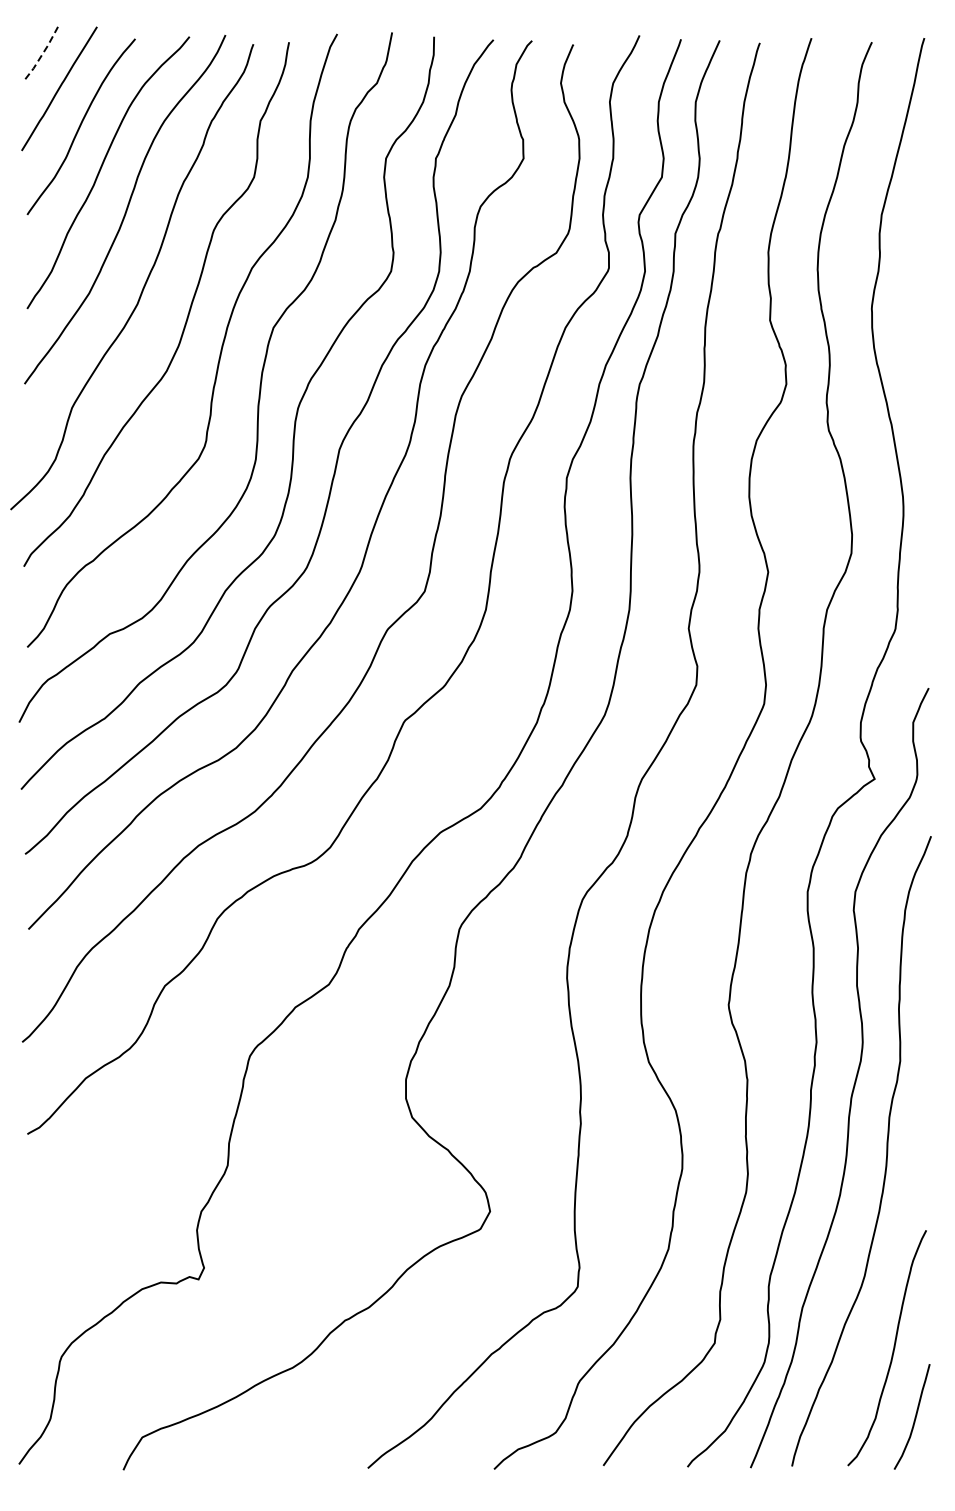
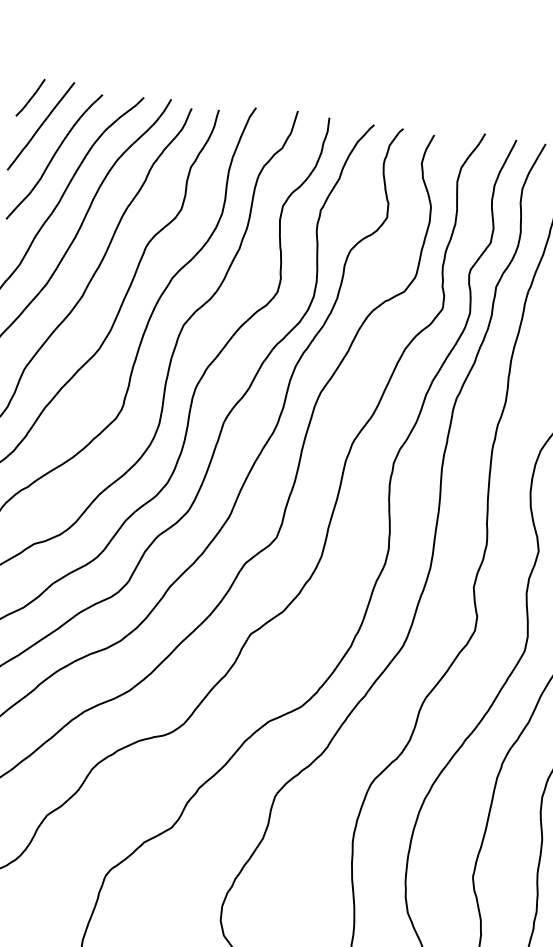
line: (42, 53) -> (31, 98), dashed -> solid

